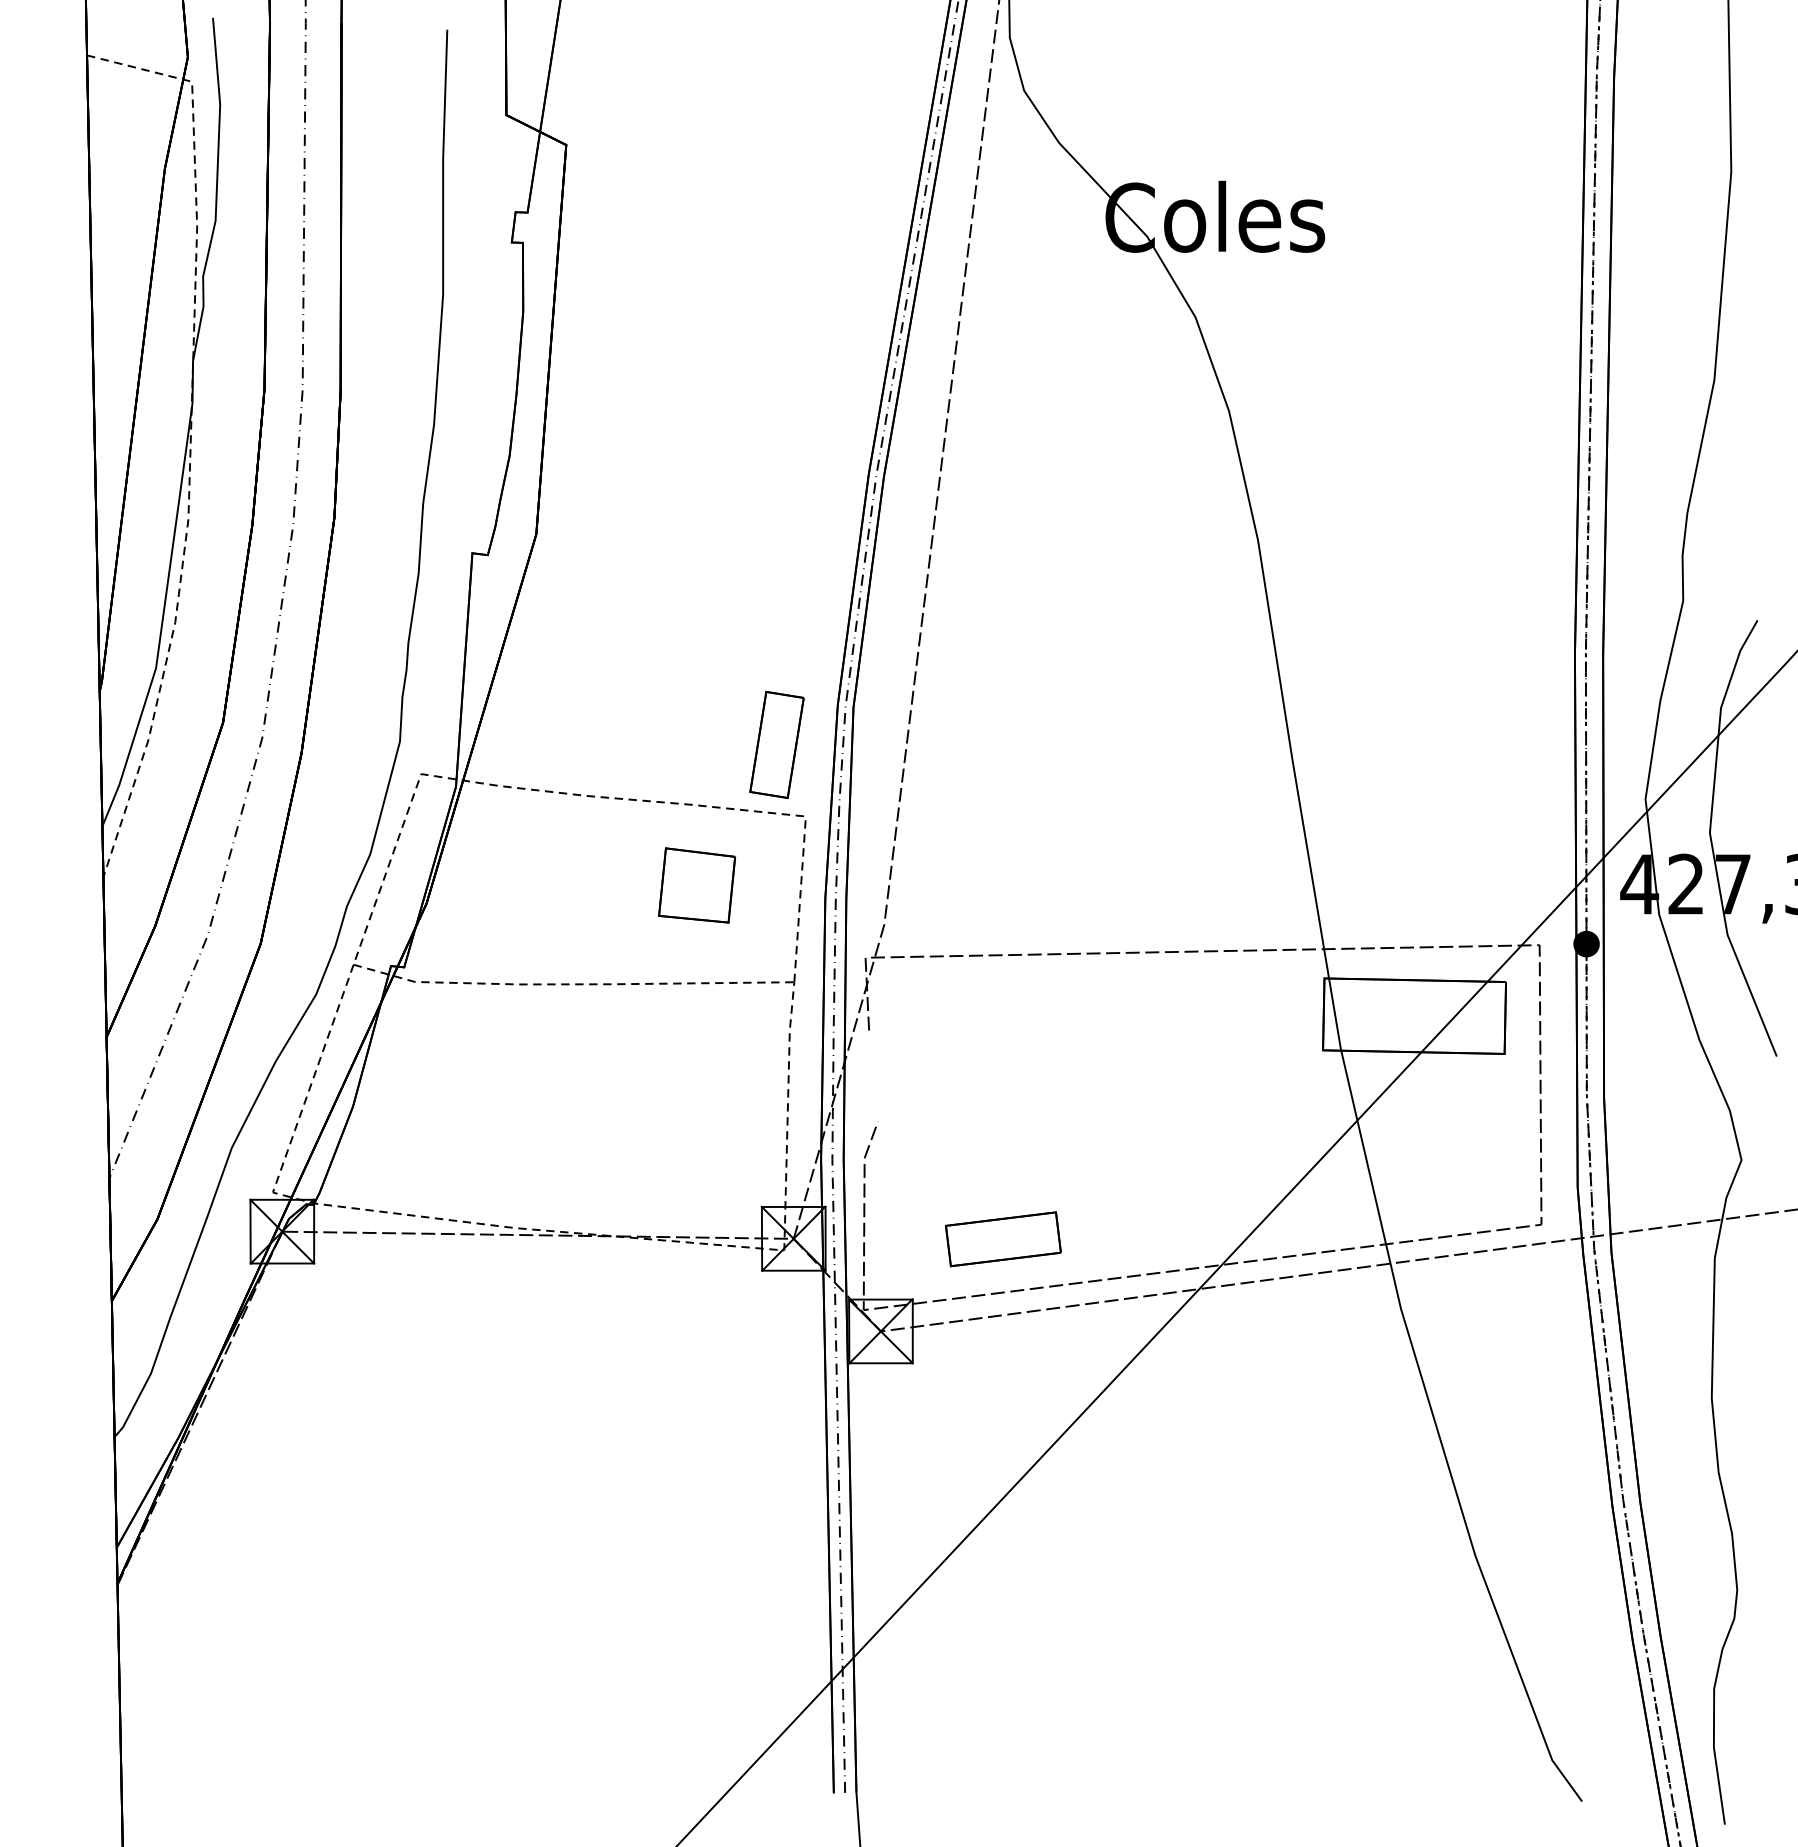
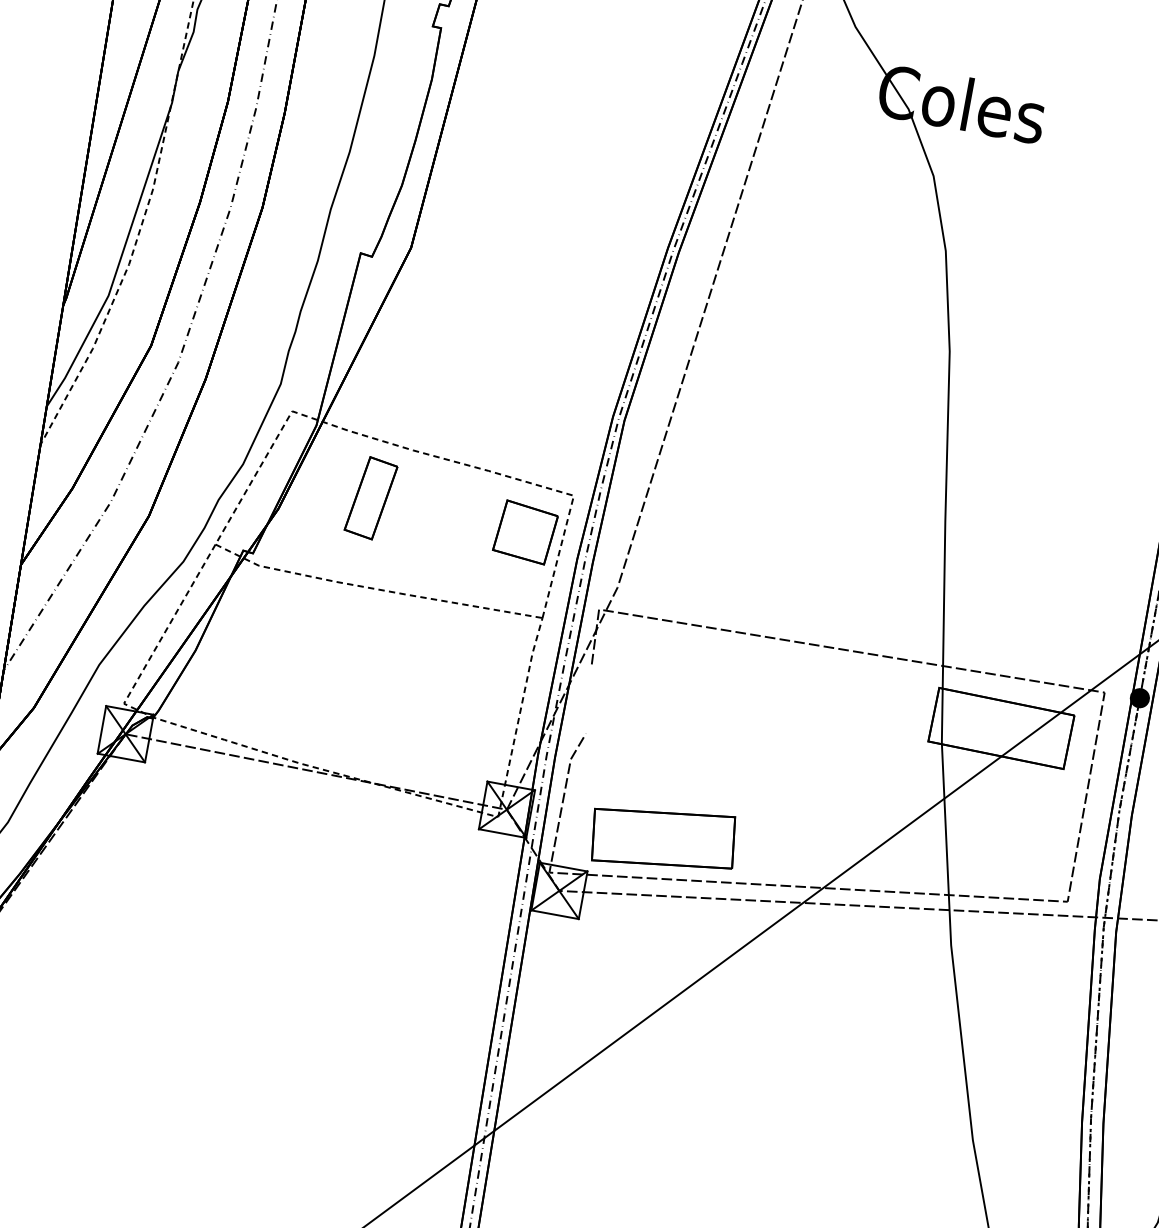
part: (776, 744) -> (370, 497), moved
part: (697, 885) -> (525, 532), moved
part: (1003, 1239) -> (663, 839), size x1.67

